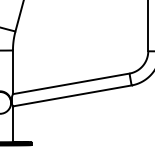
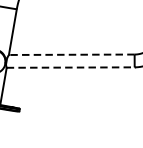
line: (70, 83) -> (71, 54), solid -> dashed
line: (72, 95) -> (70, 67), solid -> dashed

